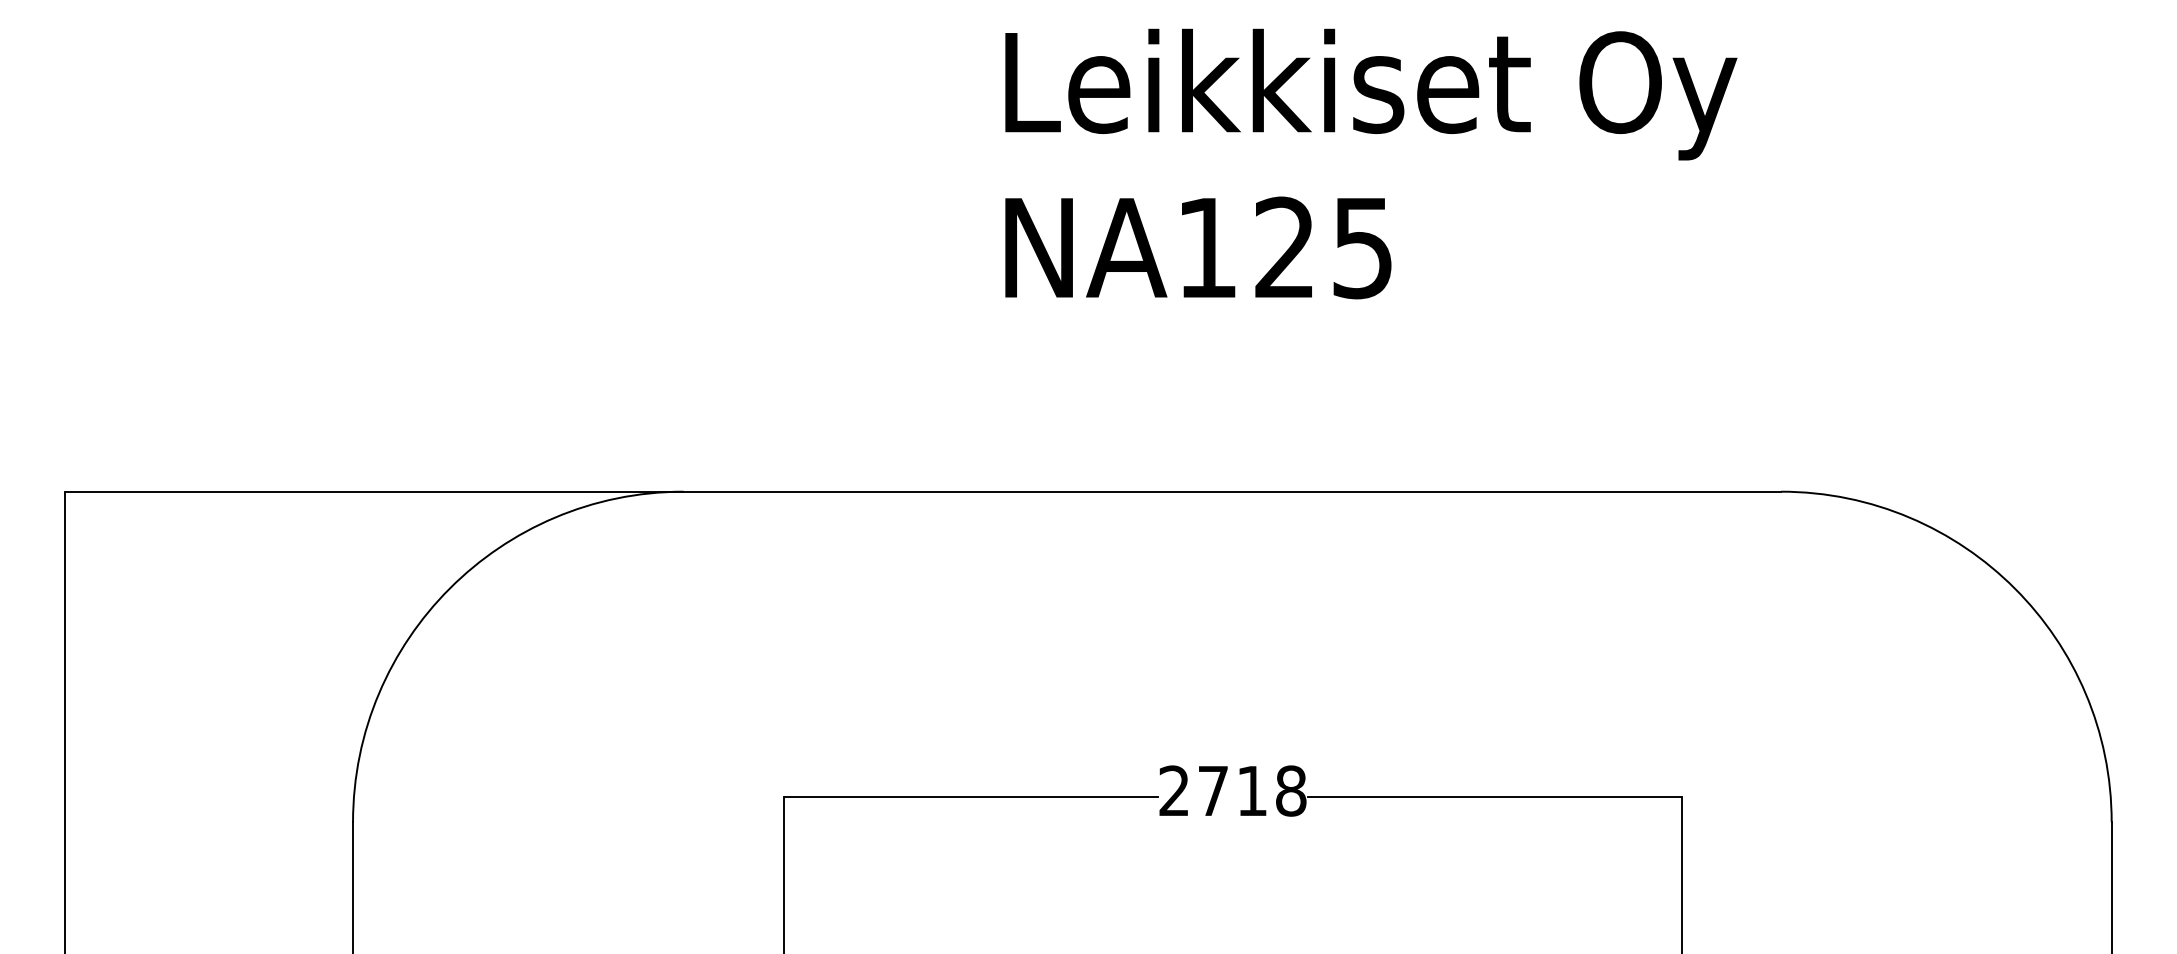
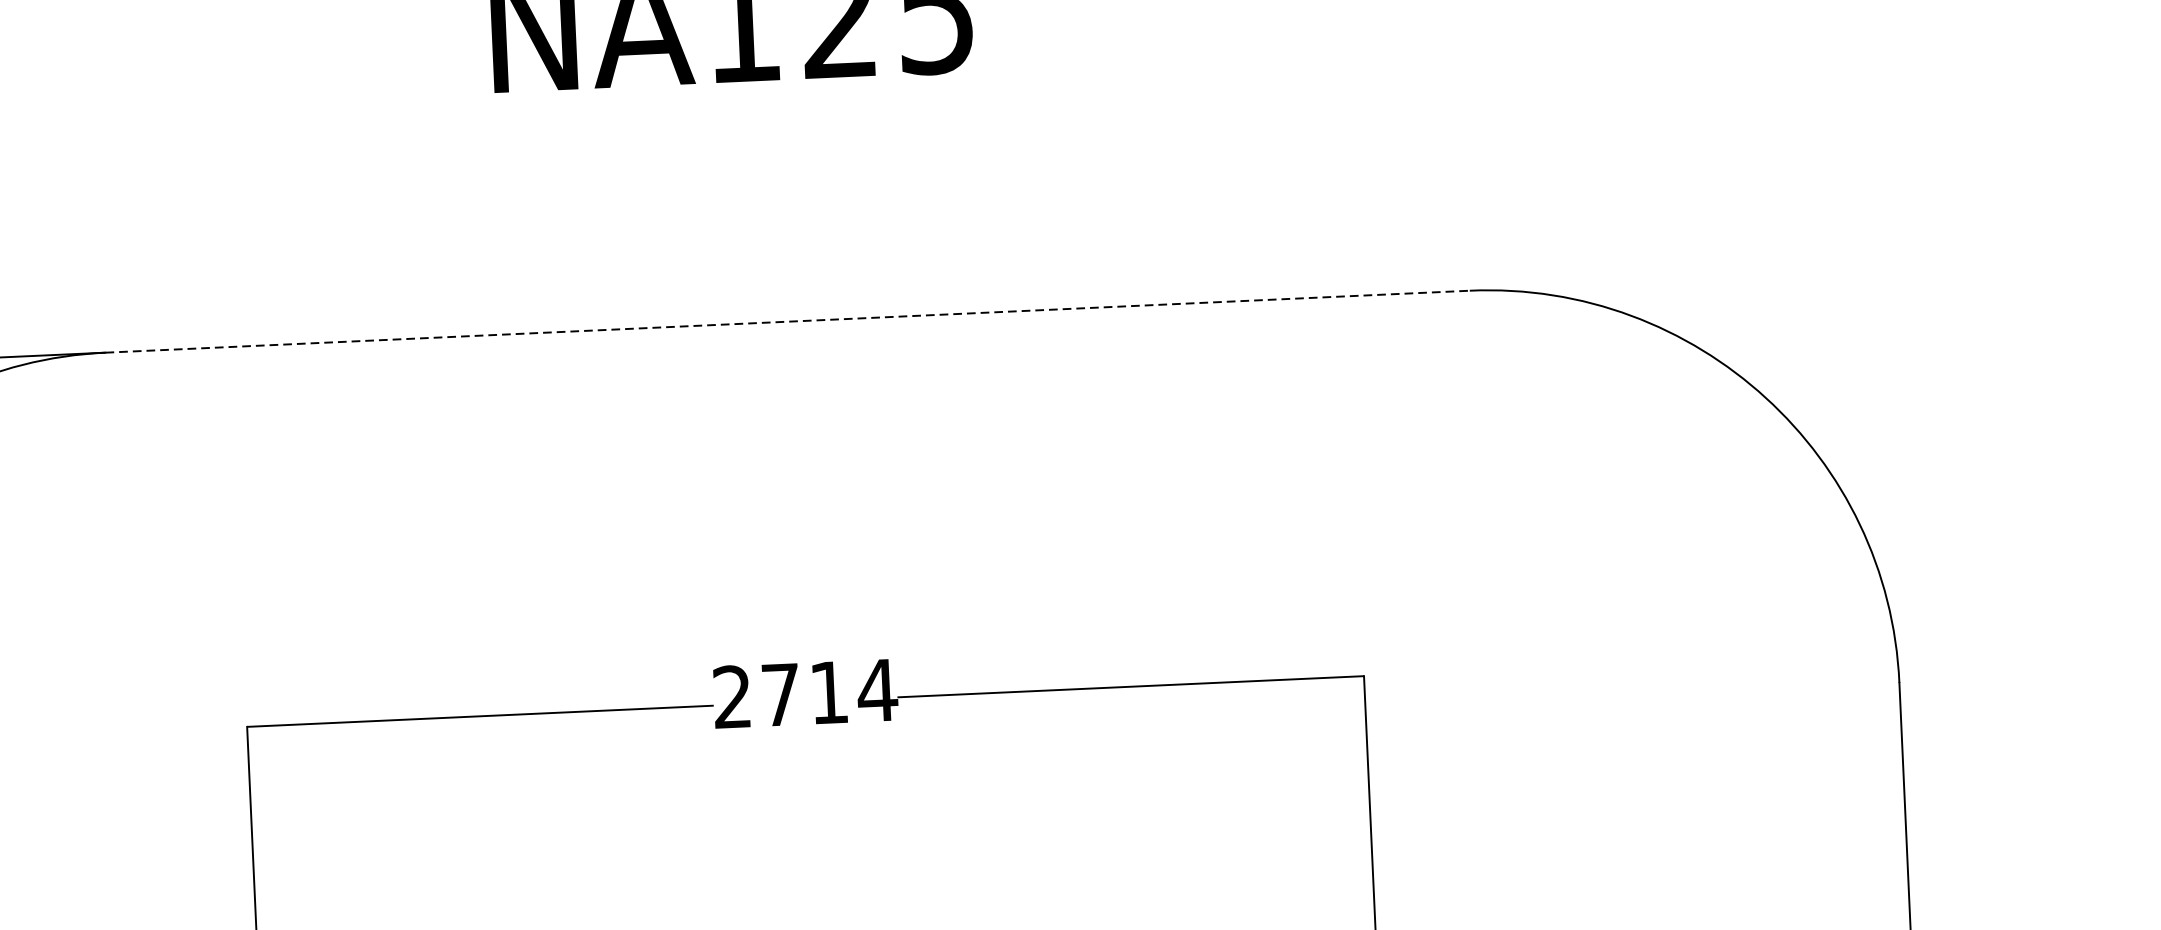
line: (1232, 491) -> (787, 321), solid -> dashed
text: (1290, 790) -> (876, 689), 2718 -> 2714

